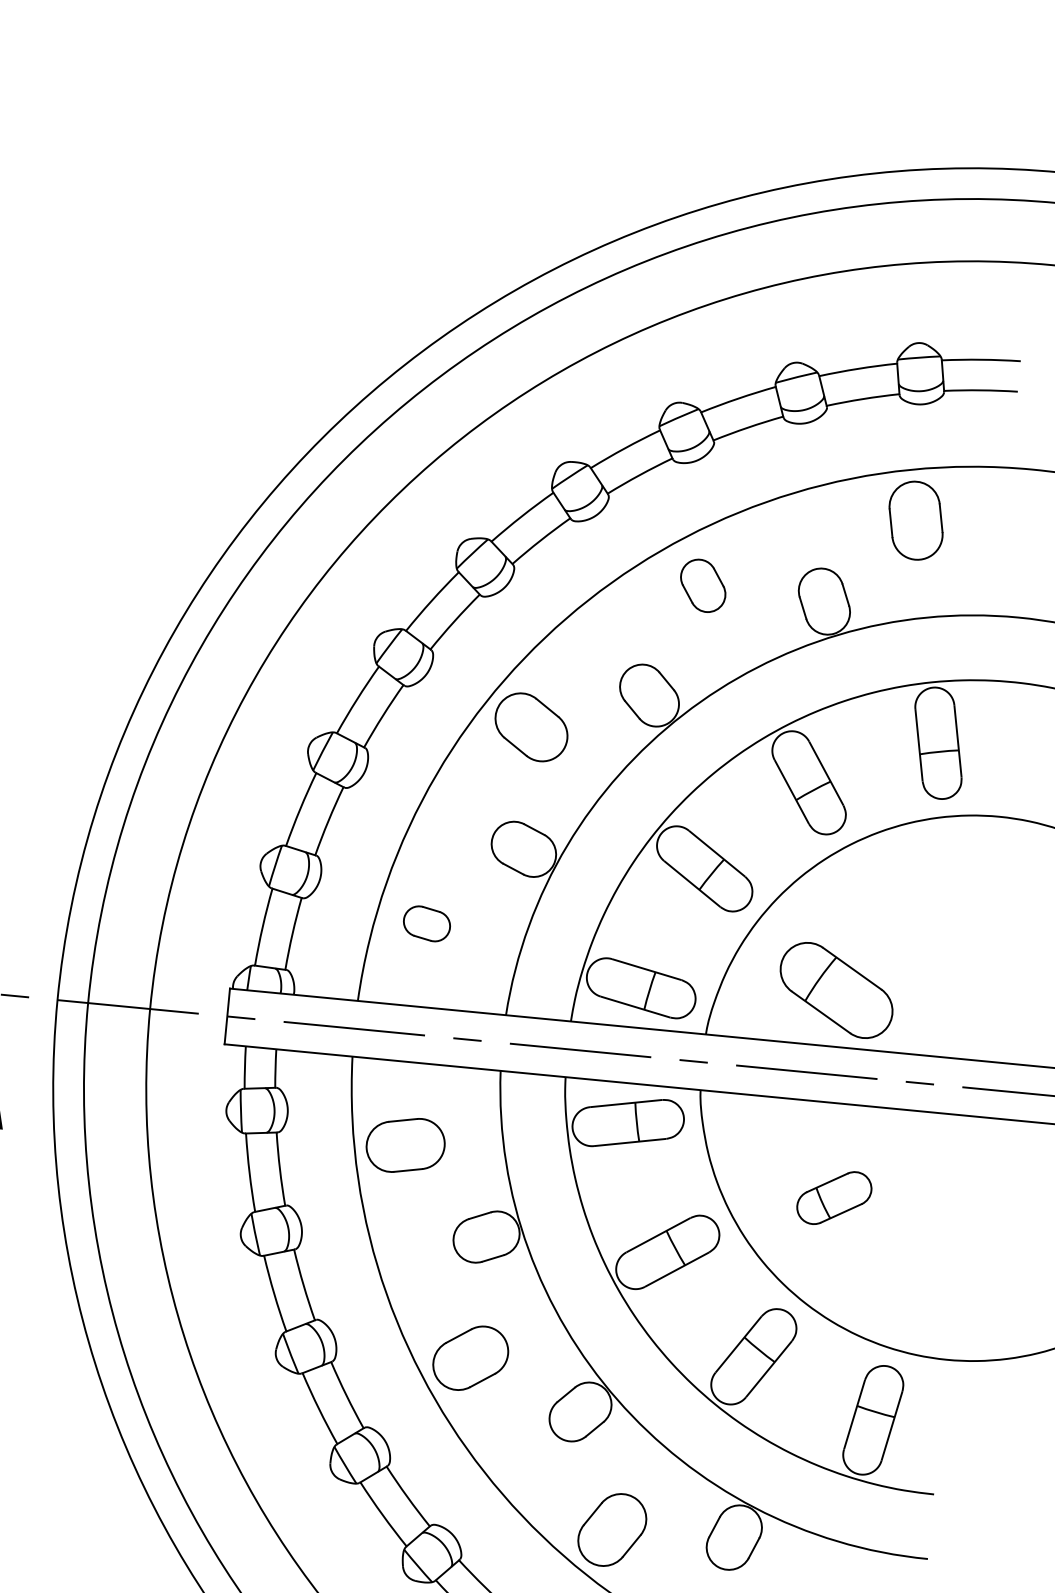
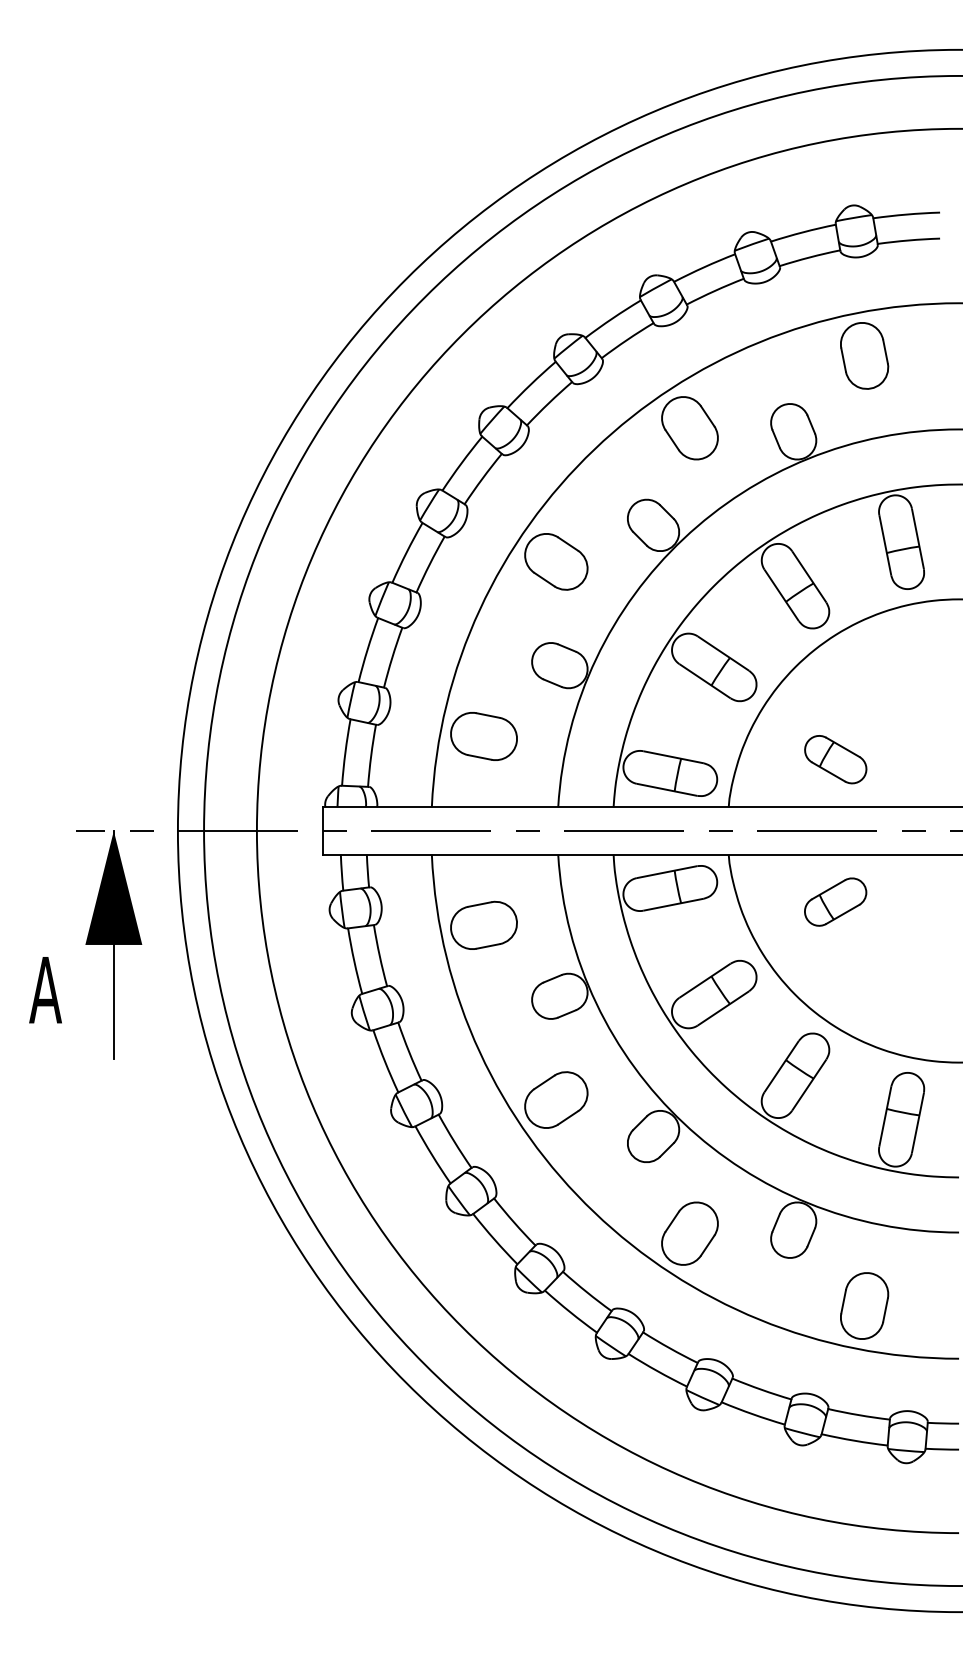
part: (702, 586) -> (689, 428), size x1.43
part: (426, 923) -> (483, 736), size x1.67
part: (836, 990) -> (835, 759), size x0.62
part: (834, 1197) -> (835, 901), moved

